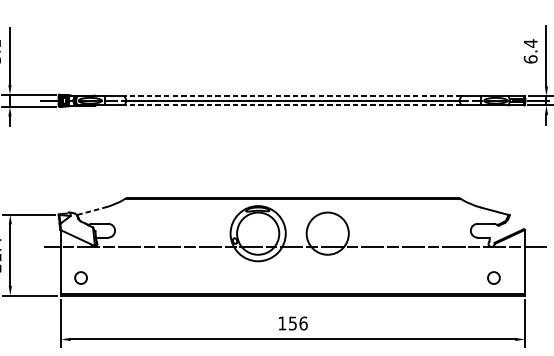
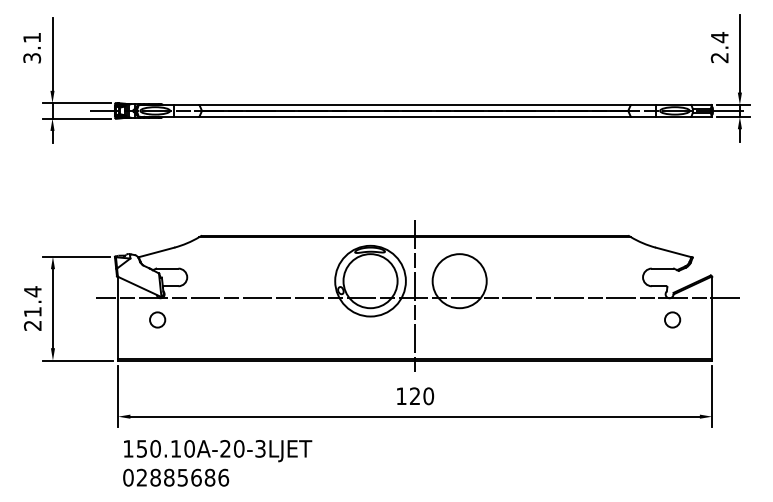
text: (530, 59) -> (719, 57), 6.4 -> 2.4
line: (293, 95) -> (415, 104), dashed -> solid
line: (293, 105) -> (415, 116), dashed -> solid
line: (91, 211) -> (157, 252), dashed -> solid
line: (293, 245) -> (415, 296), added
circle: (80, 277) -> (157, 319), moved
circle: (493, 277) -> (672, 319), moved
text: (298, 323) -> (422, 396), 156 -> 120

